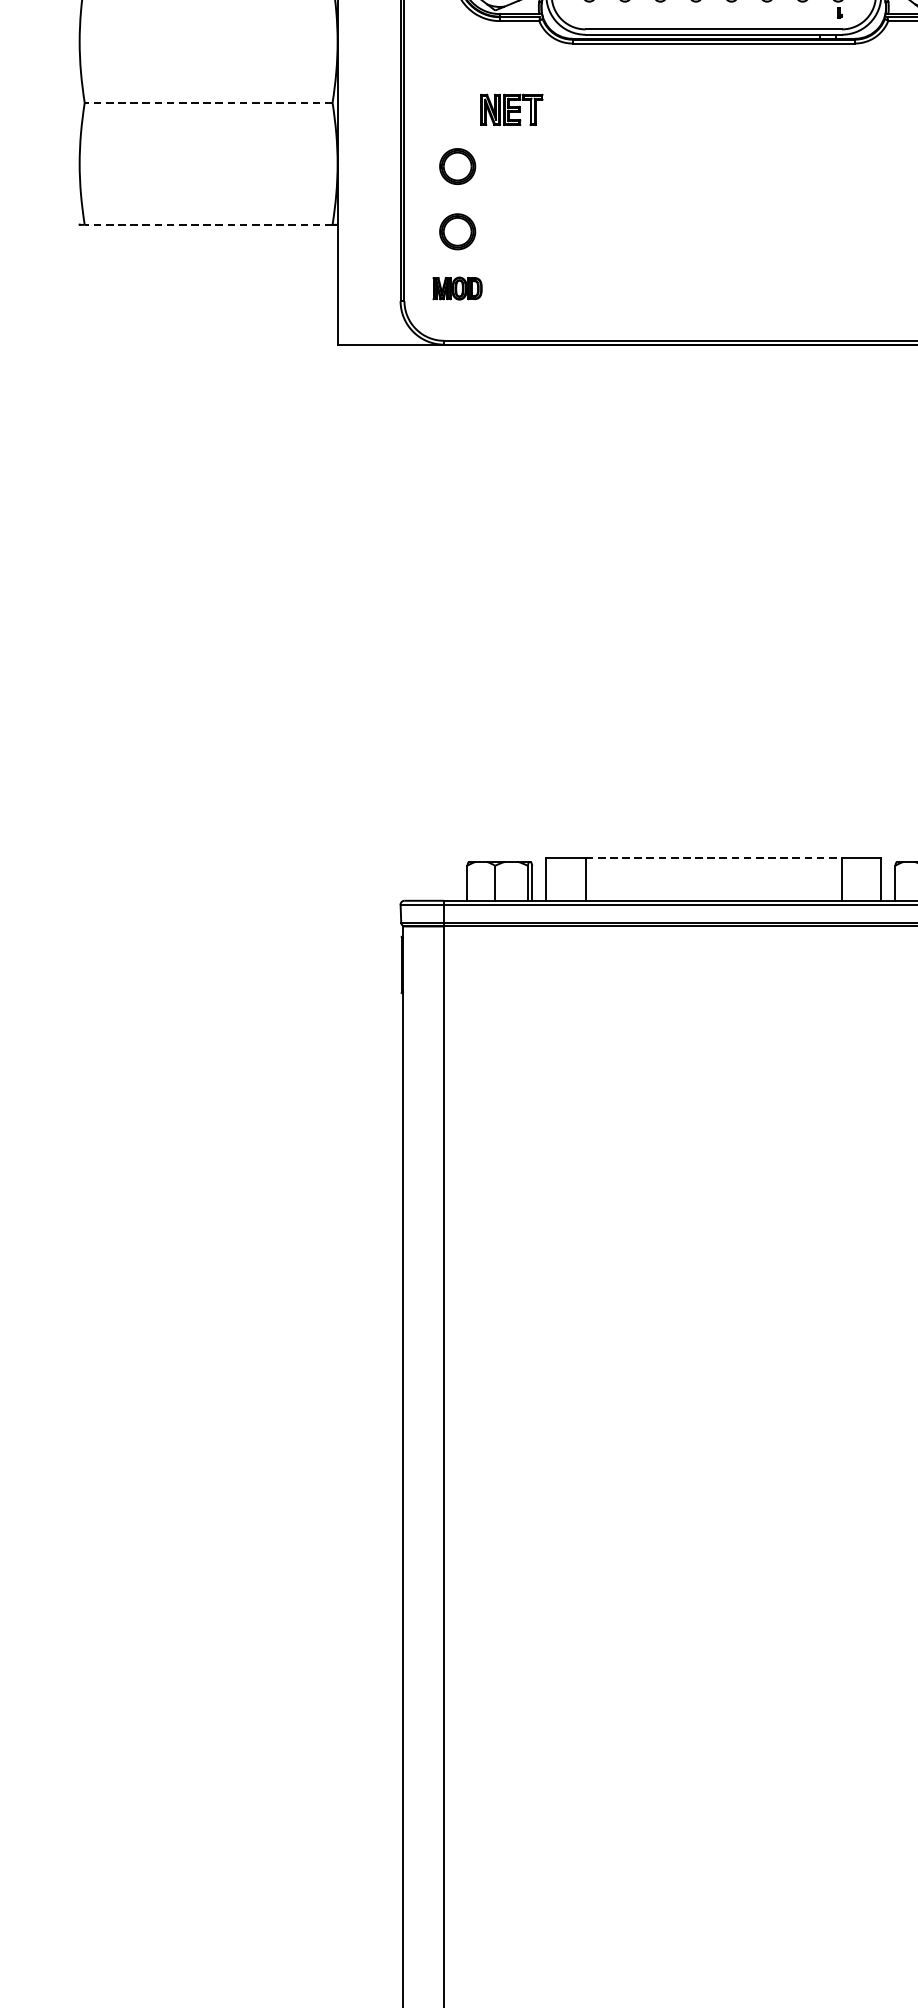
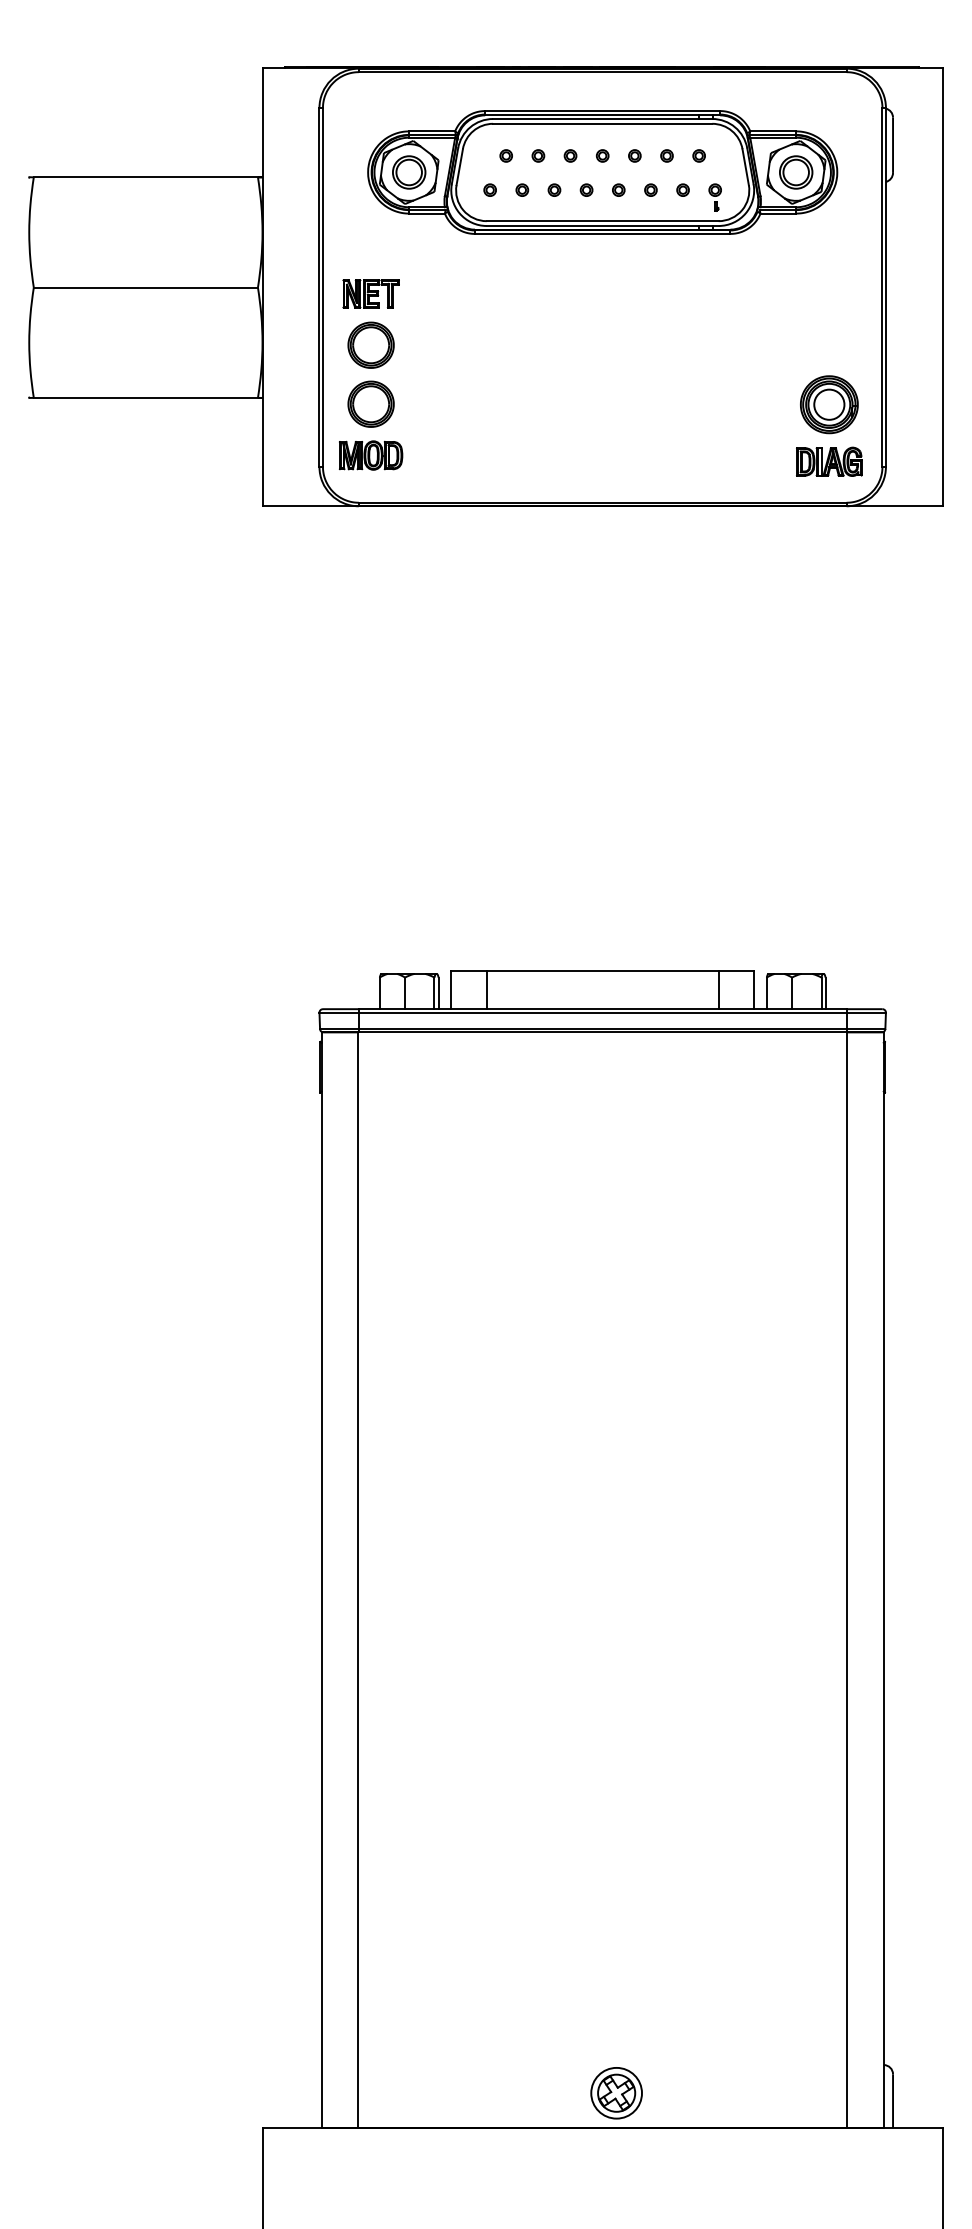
line: (208, 102) -> (145, 287), dashed -> solid
part: (511, 109) -> (370, 293), moved
part: (457, 165) -> (370, 344), size x1.43
line: (208, 224) -> (145, 397), dashed -> solid
part: (457, 231) -> (370, 403), size x1.43
part: (457, 288) -> (370, 455), size x1.43
line: (713, 858) -> (602, 970), dashed -> solid

